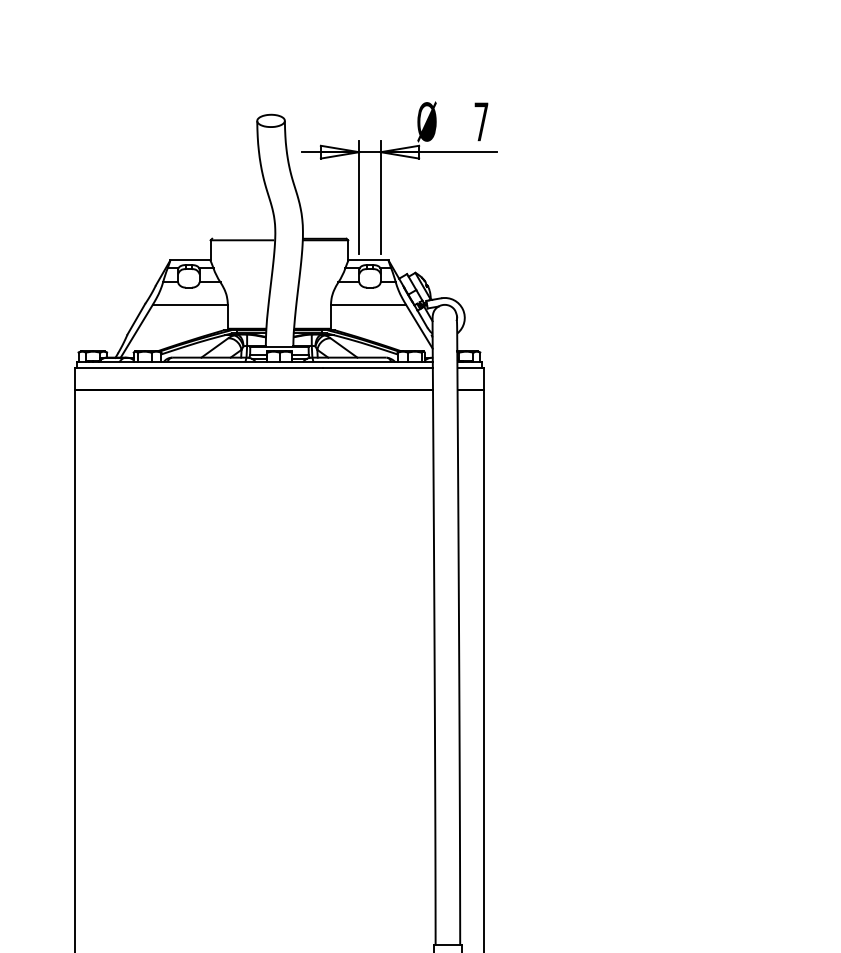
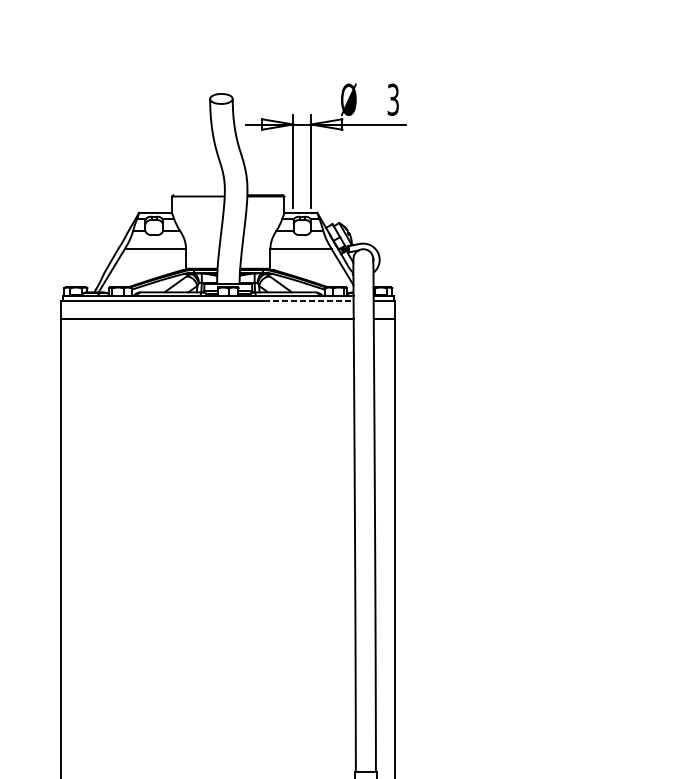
text: (481, 121) -> (393, 99), 7 -> 3
line: (378, 368) -> (309, 301), solid -> dashed

